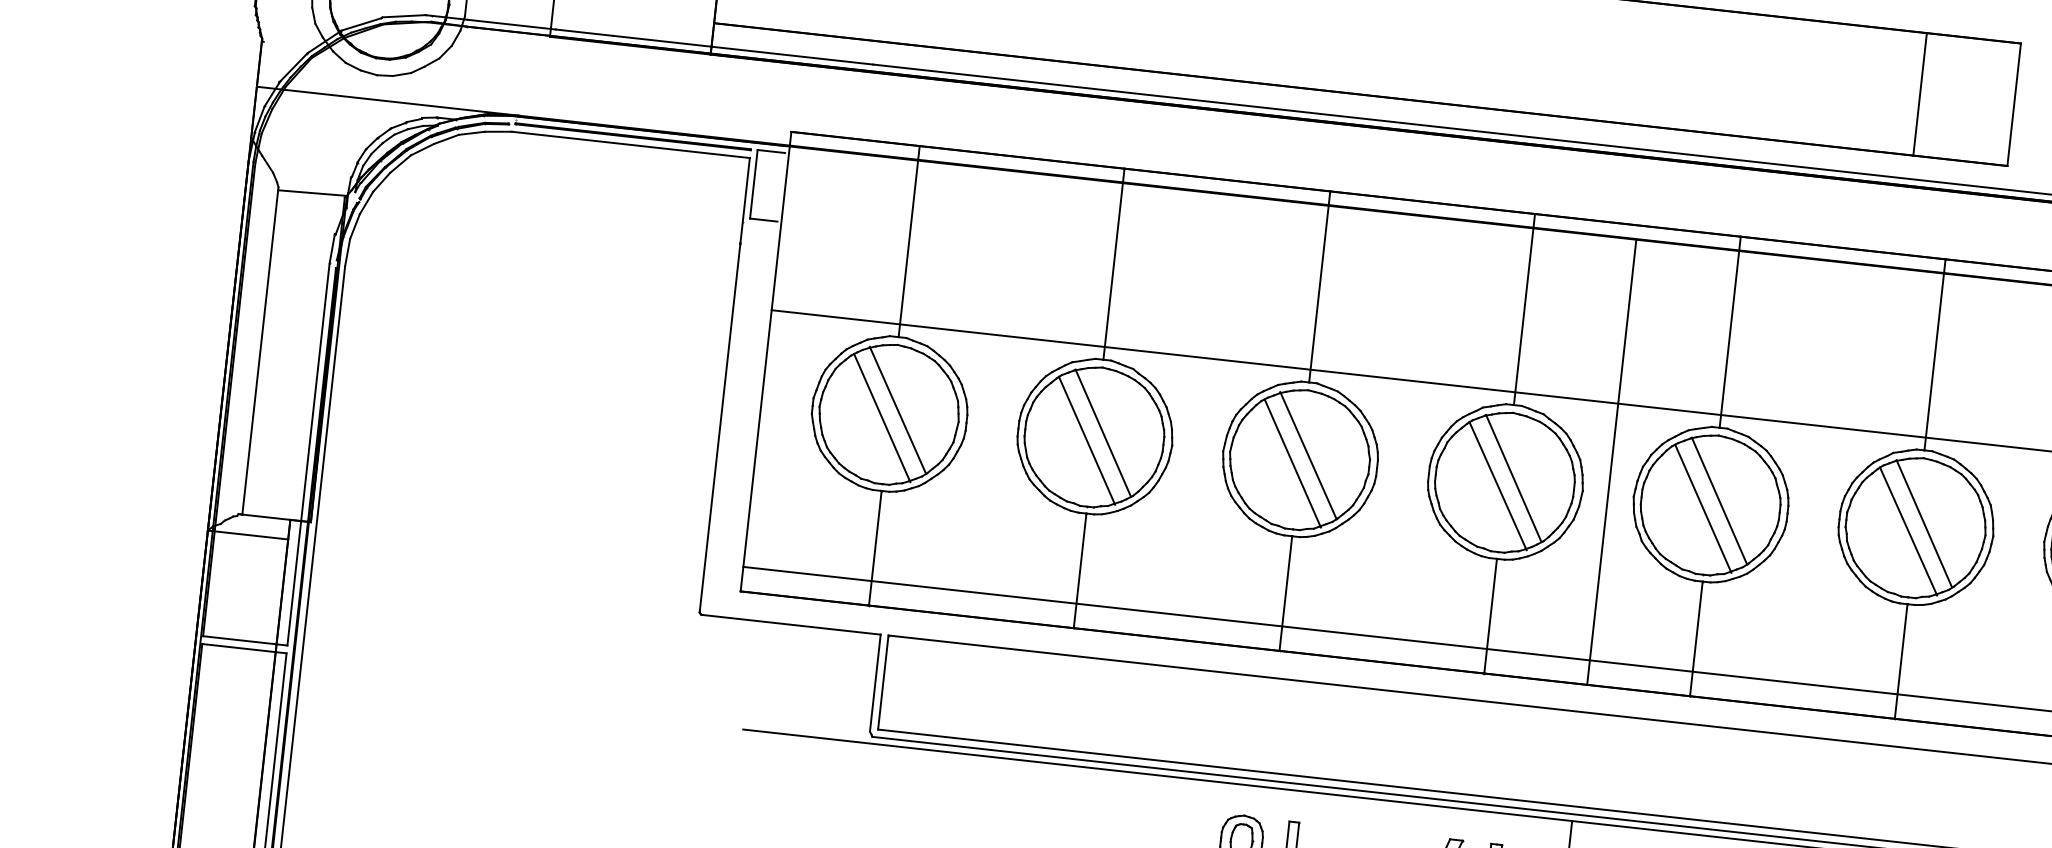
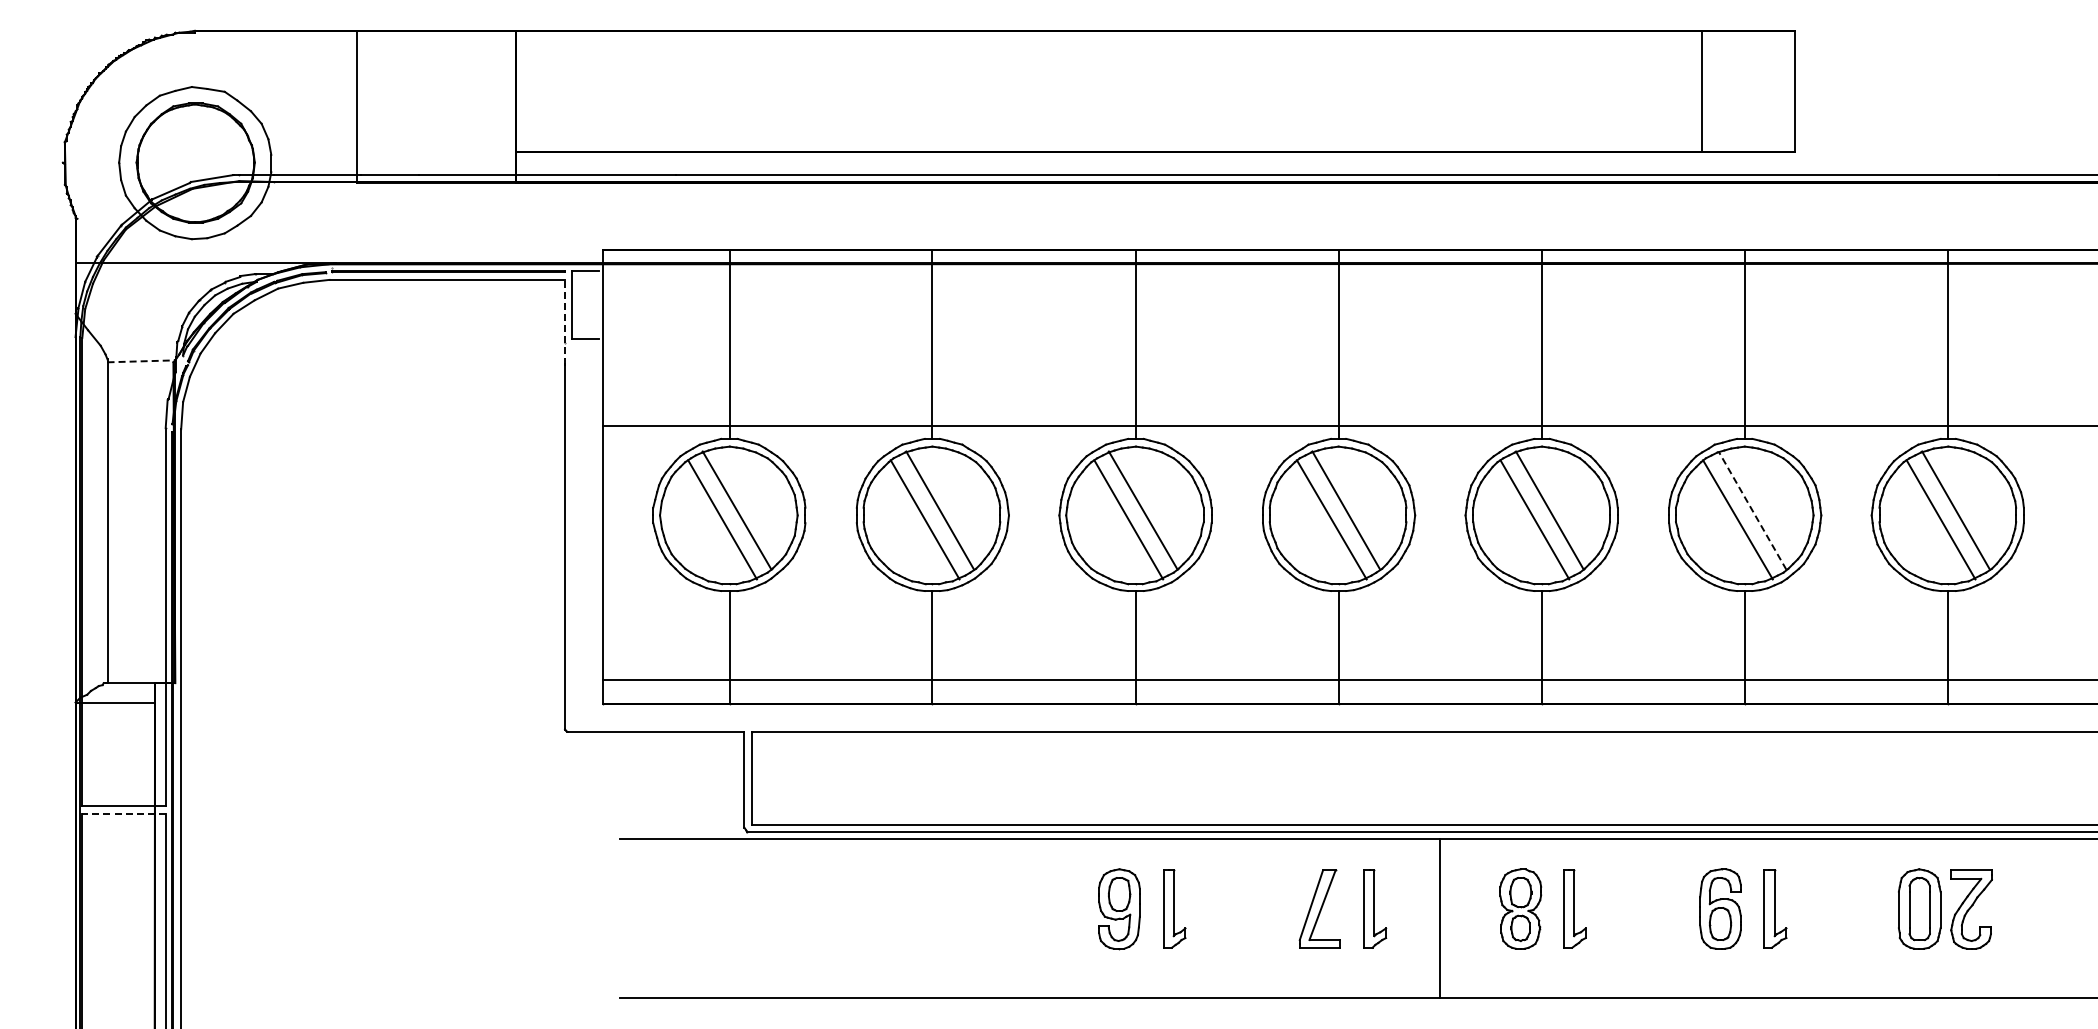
line: (312, 193) -> (141, 361), solid -> dashed
line: (745, 201) -> (565, 322), solid -> dashed
line: (1611, 462) -> (1440, 484), removed
line: (1924, 523) -> (1752, 510), solid -> dashed
line: (244, 649) -> (124, 814), solid -> dashed

